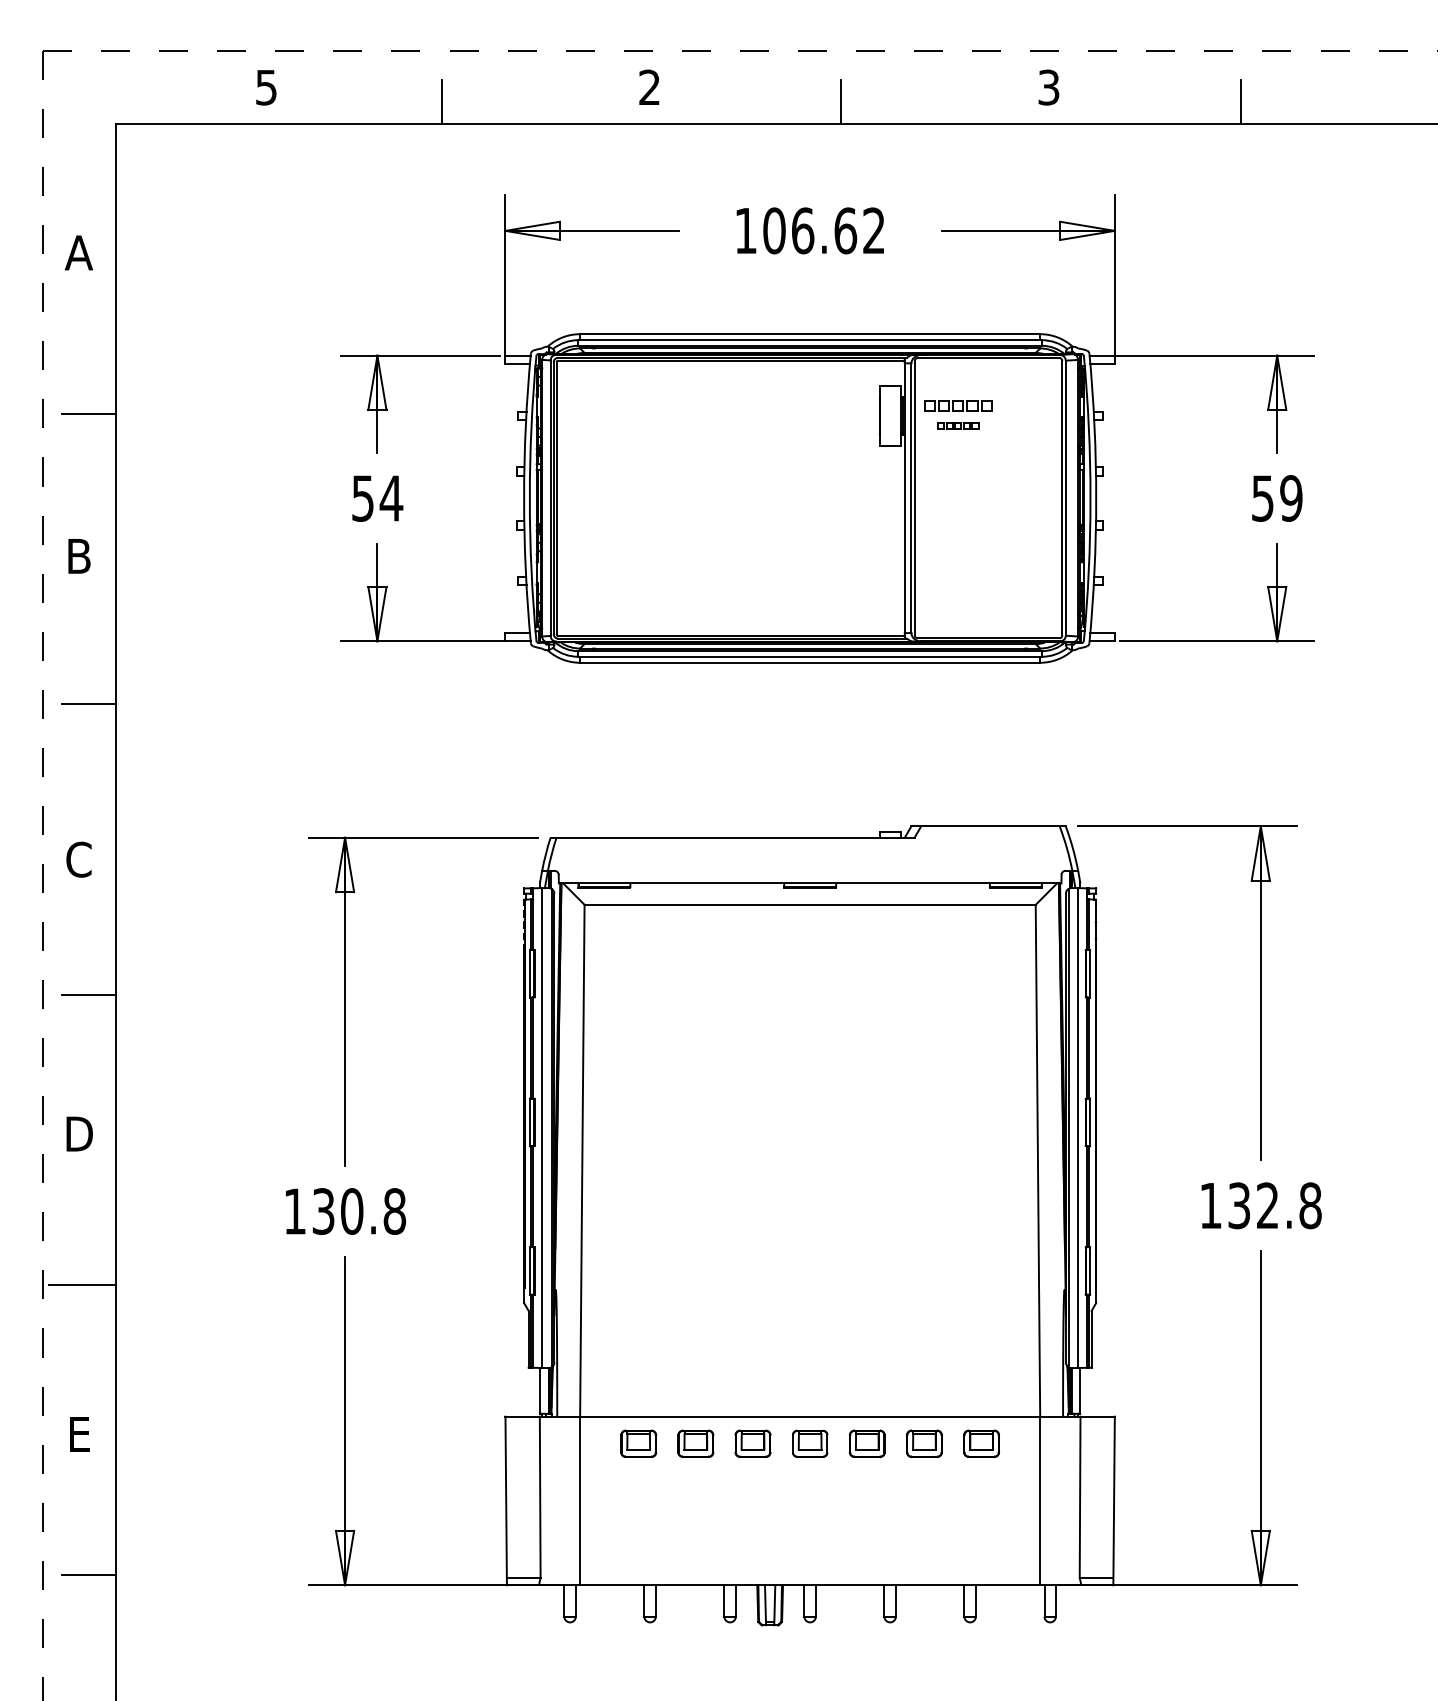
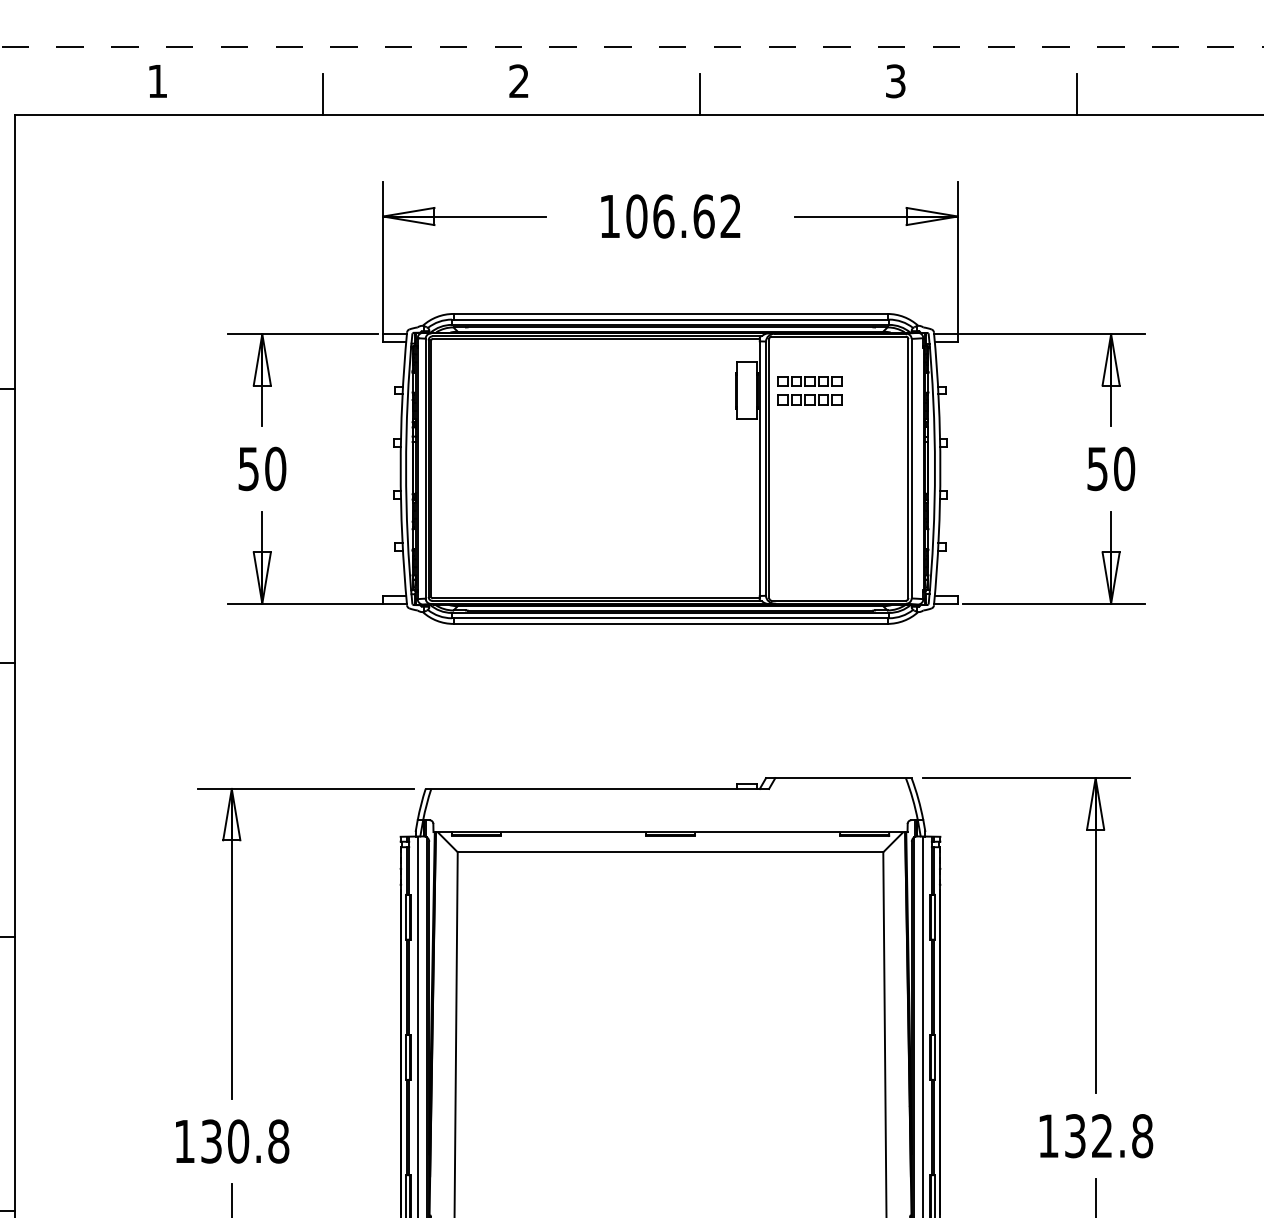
text: (266, 87) -> (157, 81), 5 -> 1
part: (958, 425) -> (810, 400), size x1.67
text: (391, 498) -> (275, 468), 54 -> 50
text: (1291, 498) -> (1124, 468), 59 -> 50

